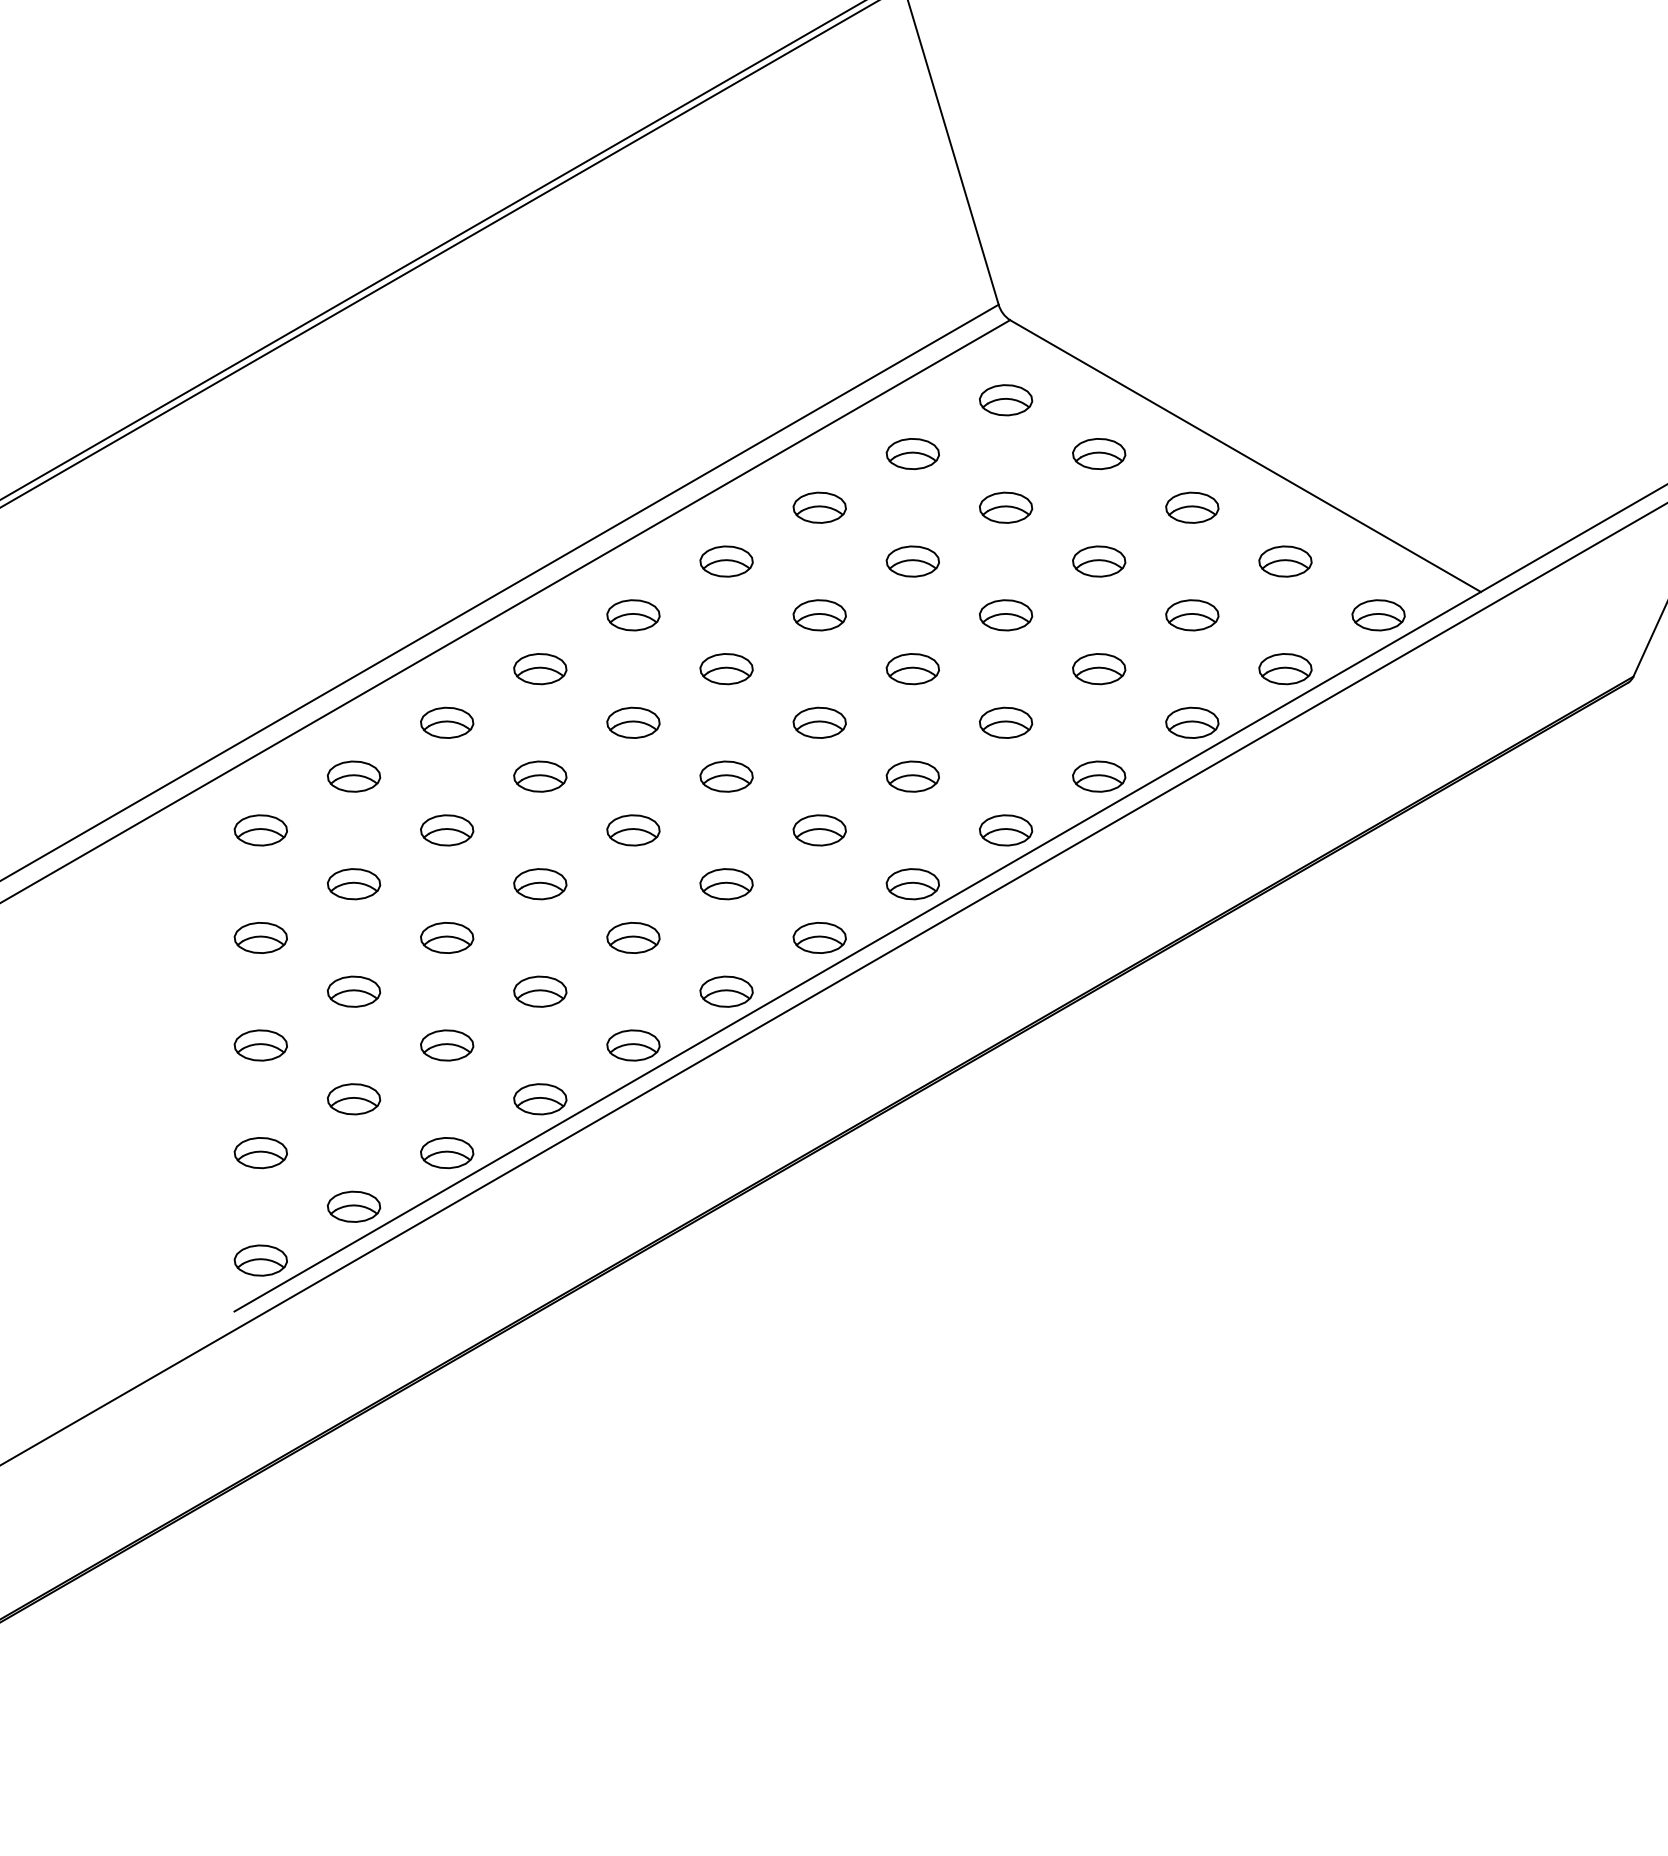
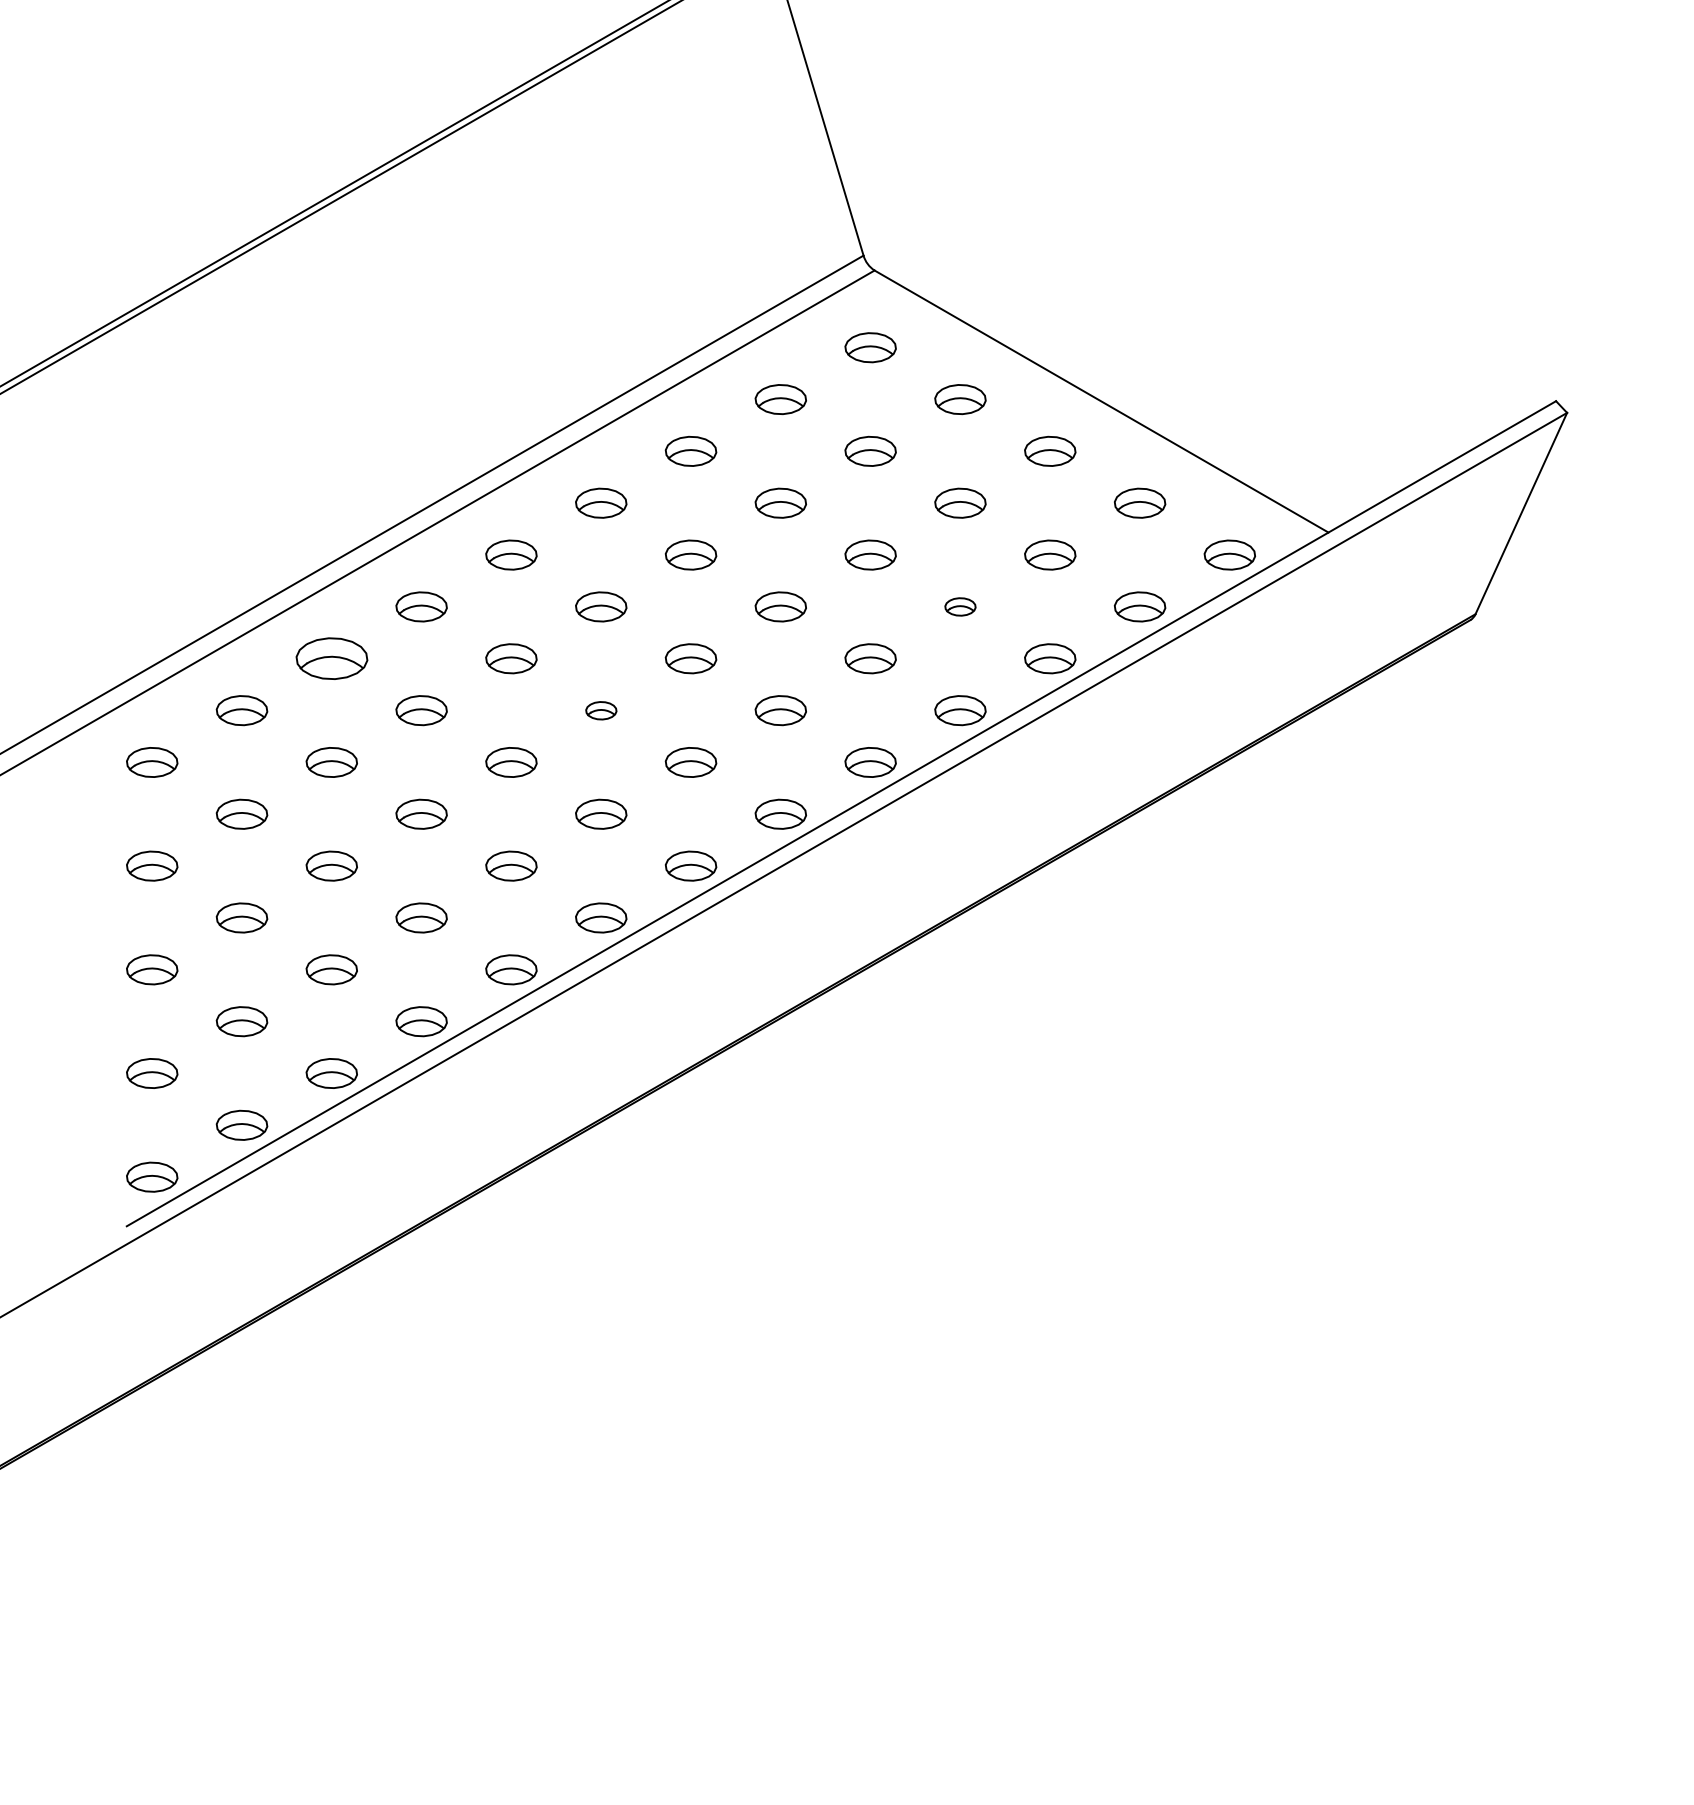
part: (1099, 668) -> (960, 606), size x0.6
part: (446, 722) -> (331, 658), size x1.4
part: (726, 776) -> (601, 710), size x0.6

